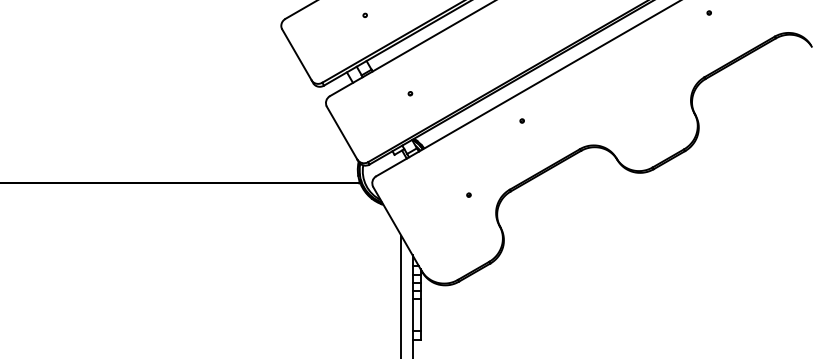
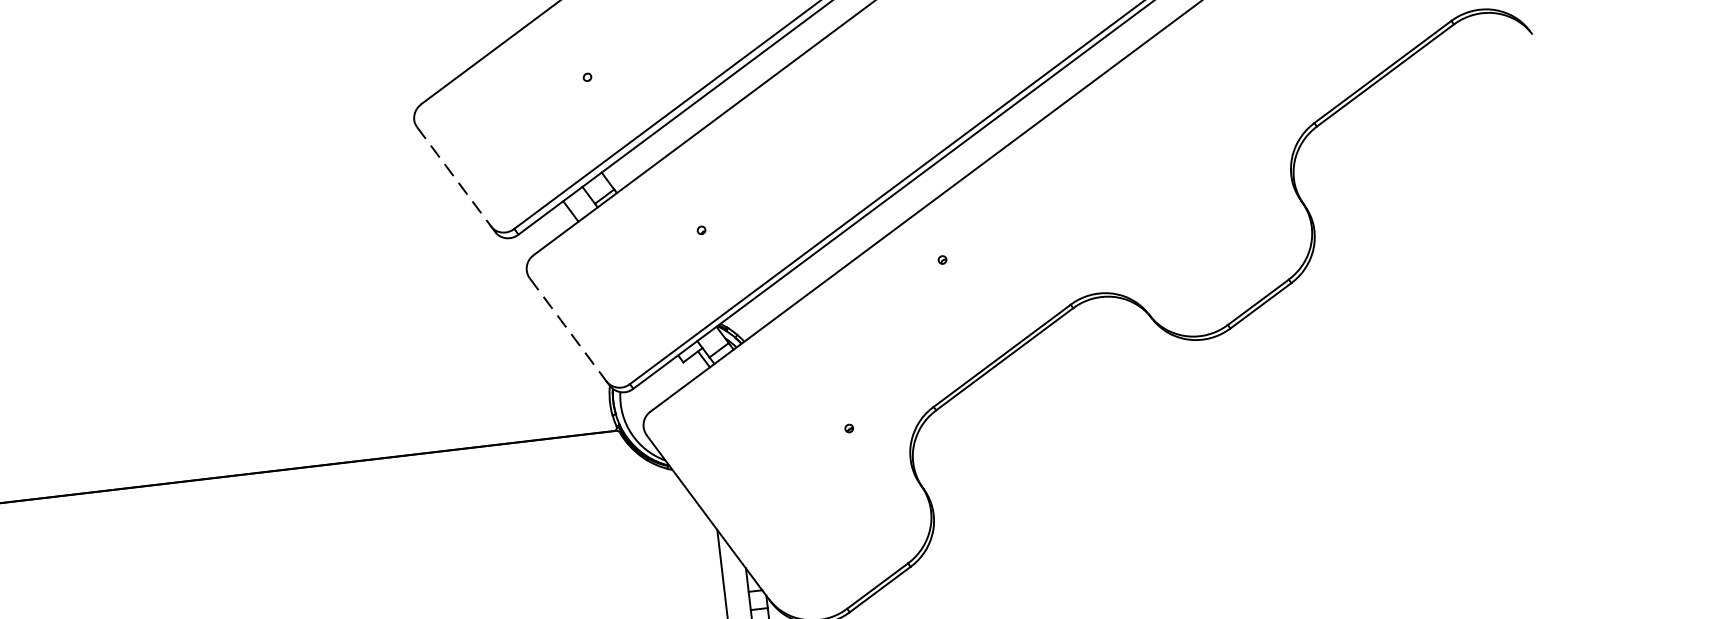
line: (297, 55) -> (455, 178), solid -> dashed
line: (342, 133) -> (568, 330), solid -> dashed

